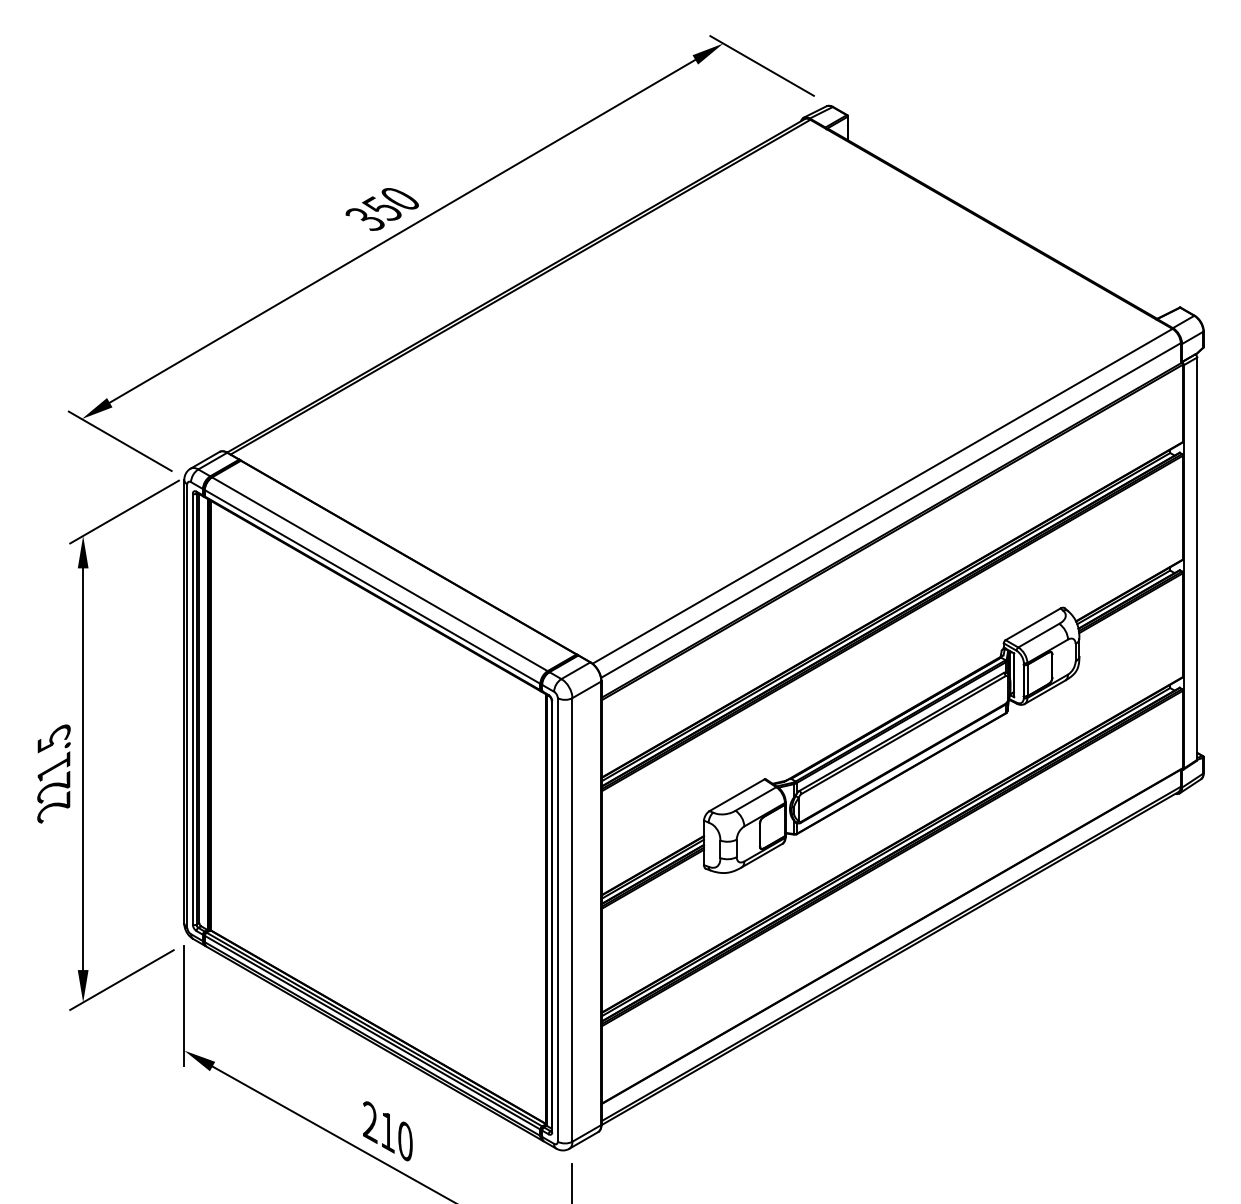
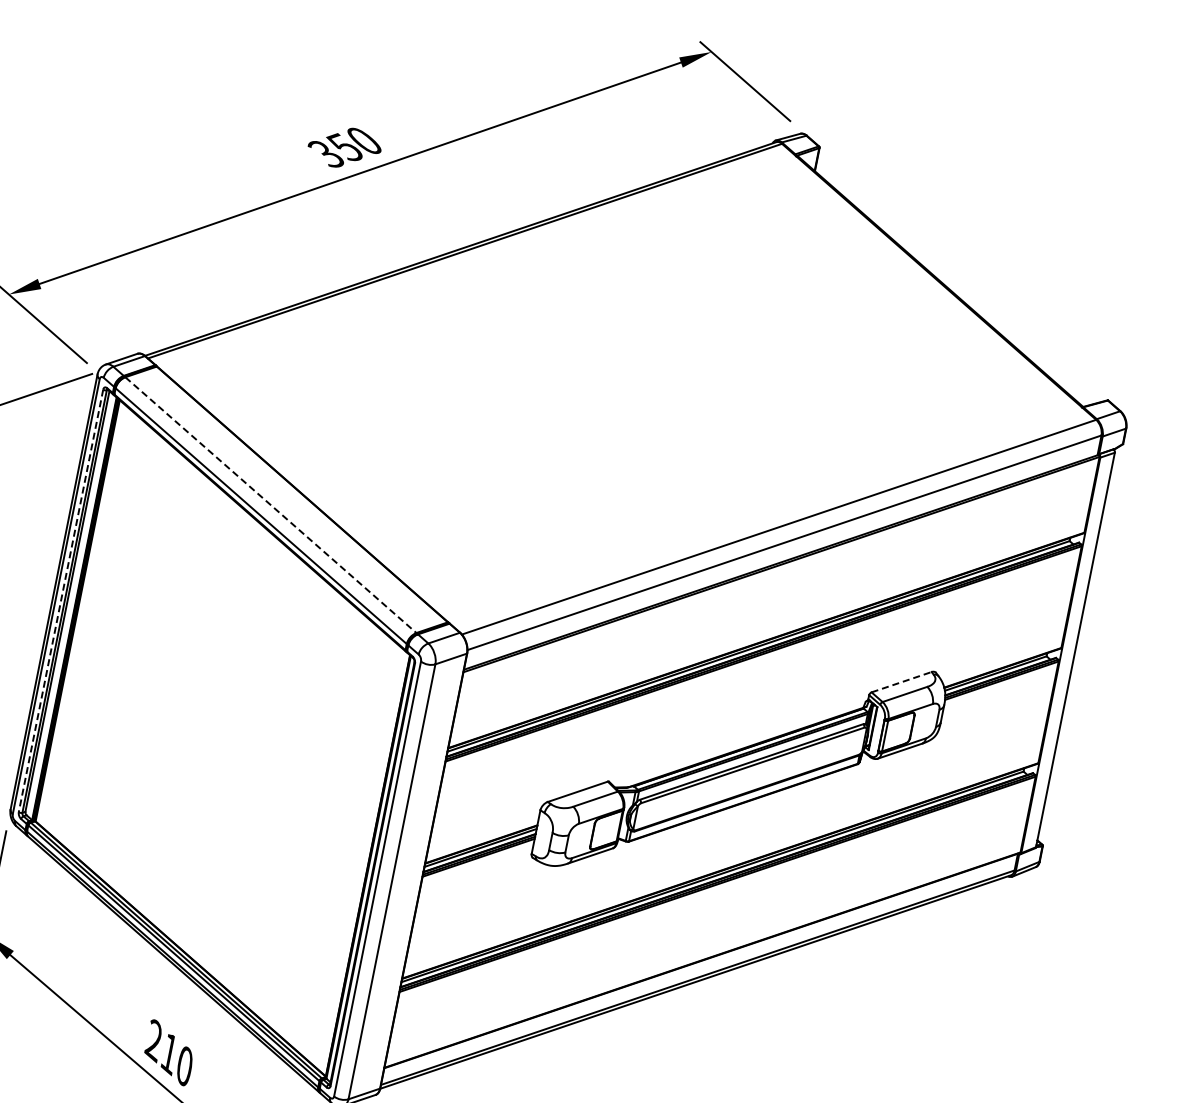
line: (379, 574) -> (270, 505), solid -> dashed
line: (1033, 624) -> (901, 682), solid -> dashed
line: (192, 709) -> (60, 601), solid -> dashed

